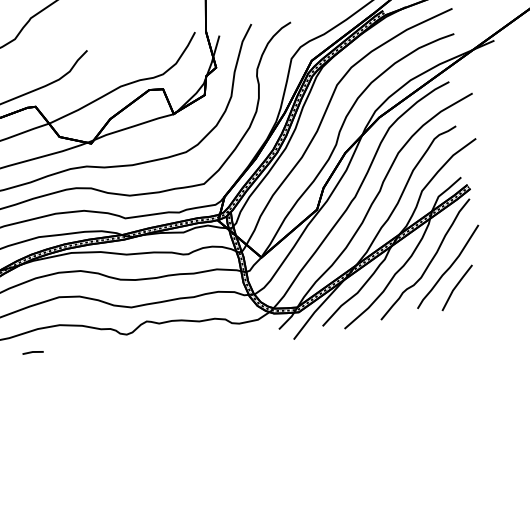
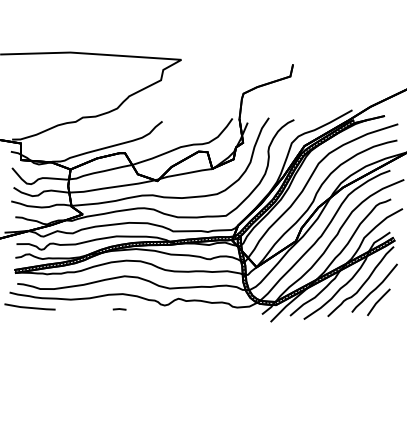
line: (32, 352) -> (119, 309), moved

